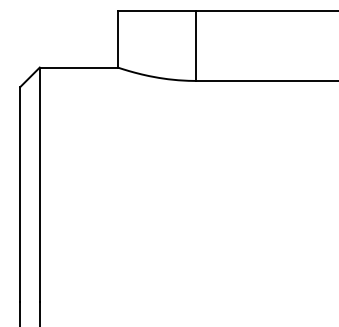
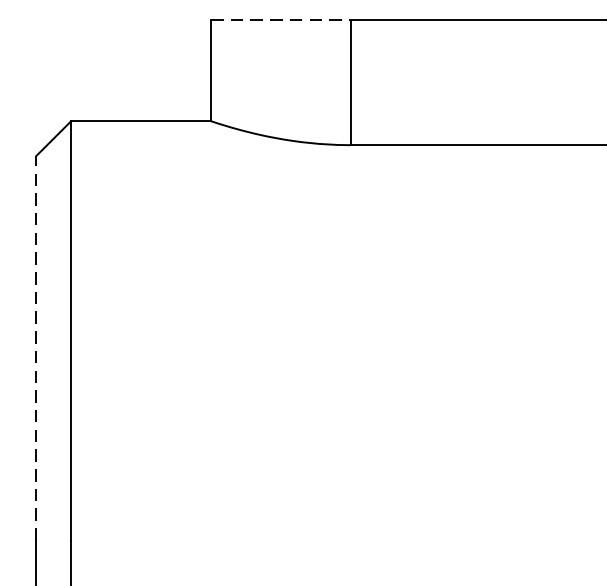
line: (157, 10) -> (282, 18), solid -> dashed
line: (20, 193) -> (36, 346), solid -> dashed

